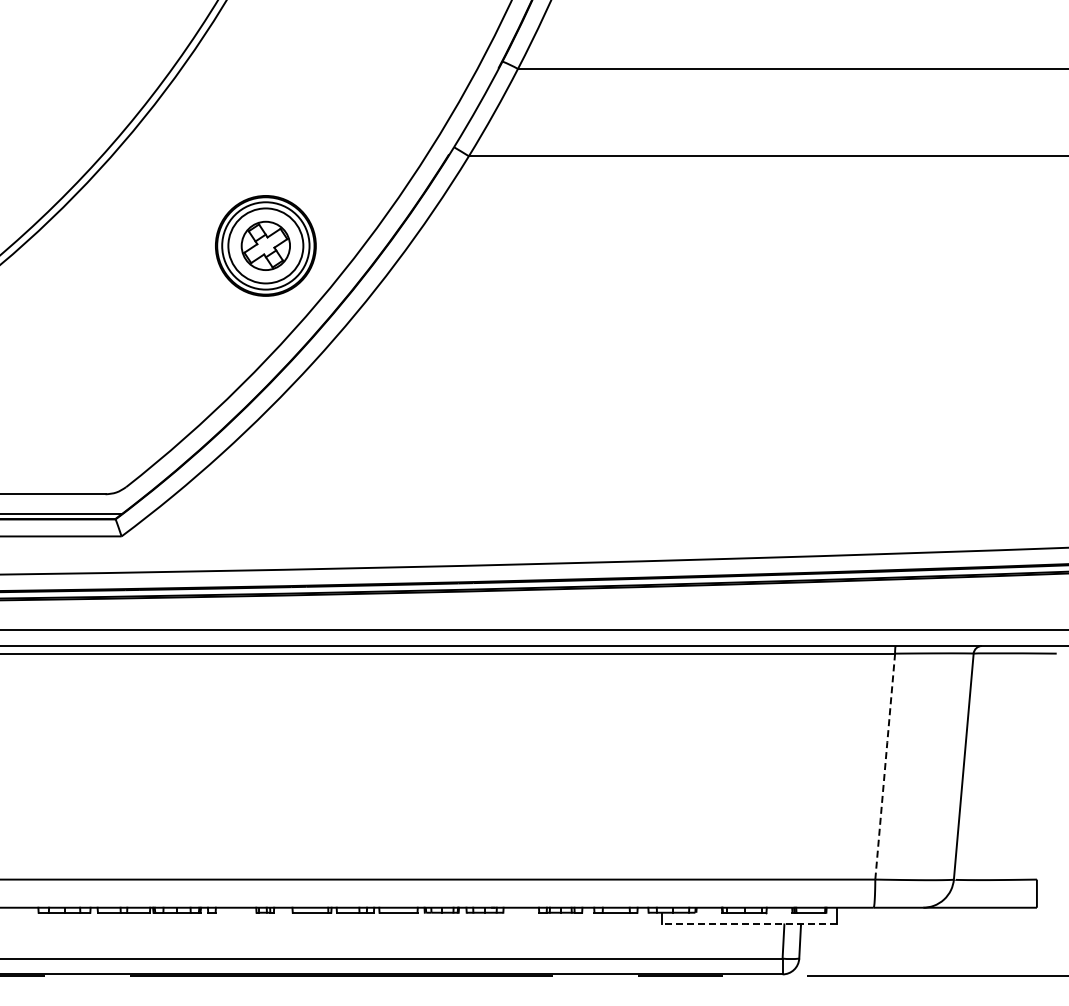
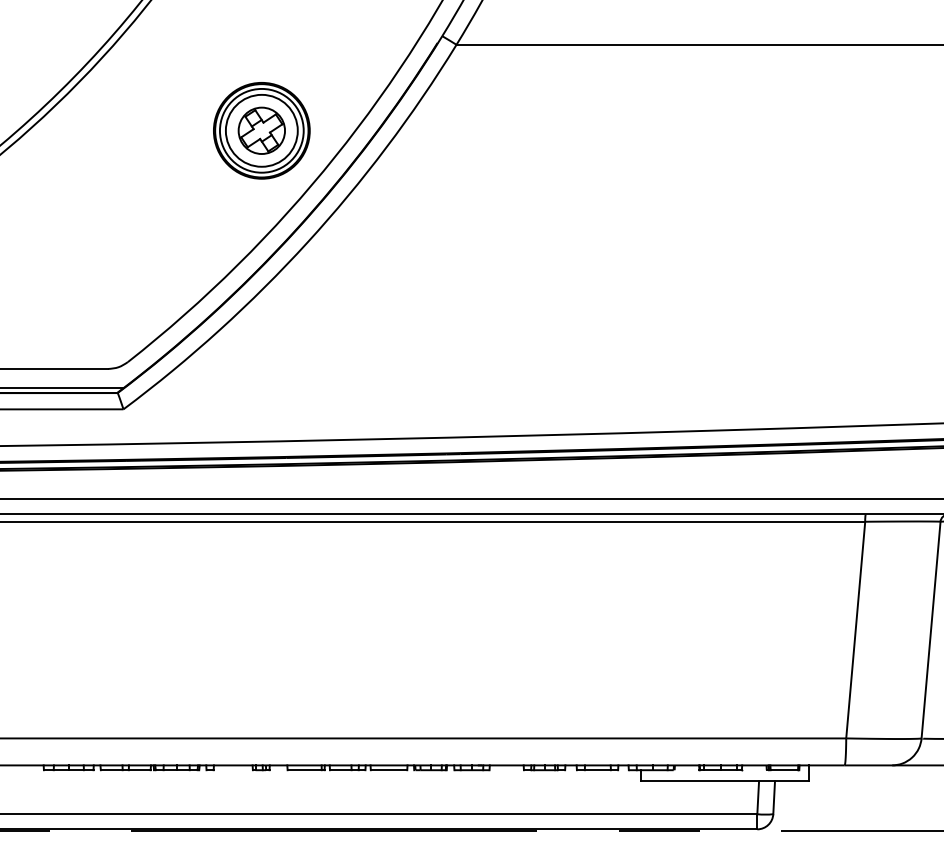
line: (885, 766) -> (856, 629), dashed -> solid
line: (749, 924) -> (725, 781), dashed -> solid

